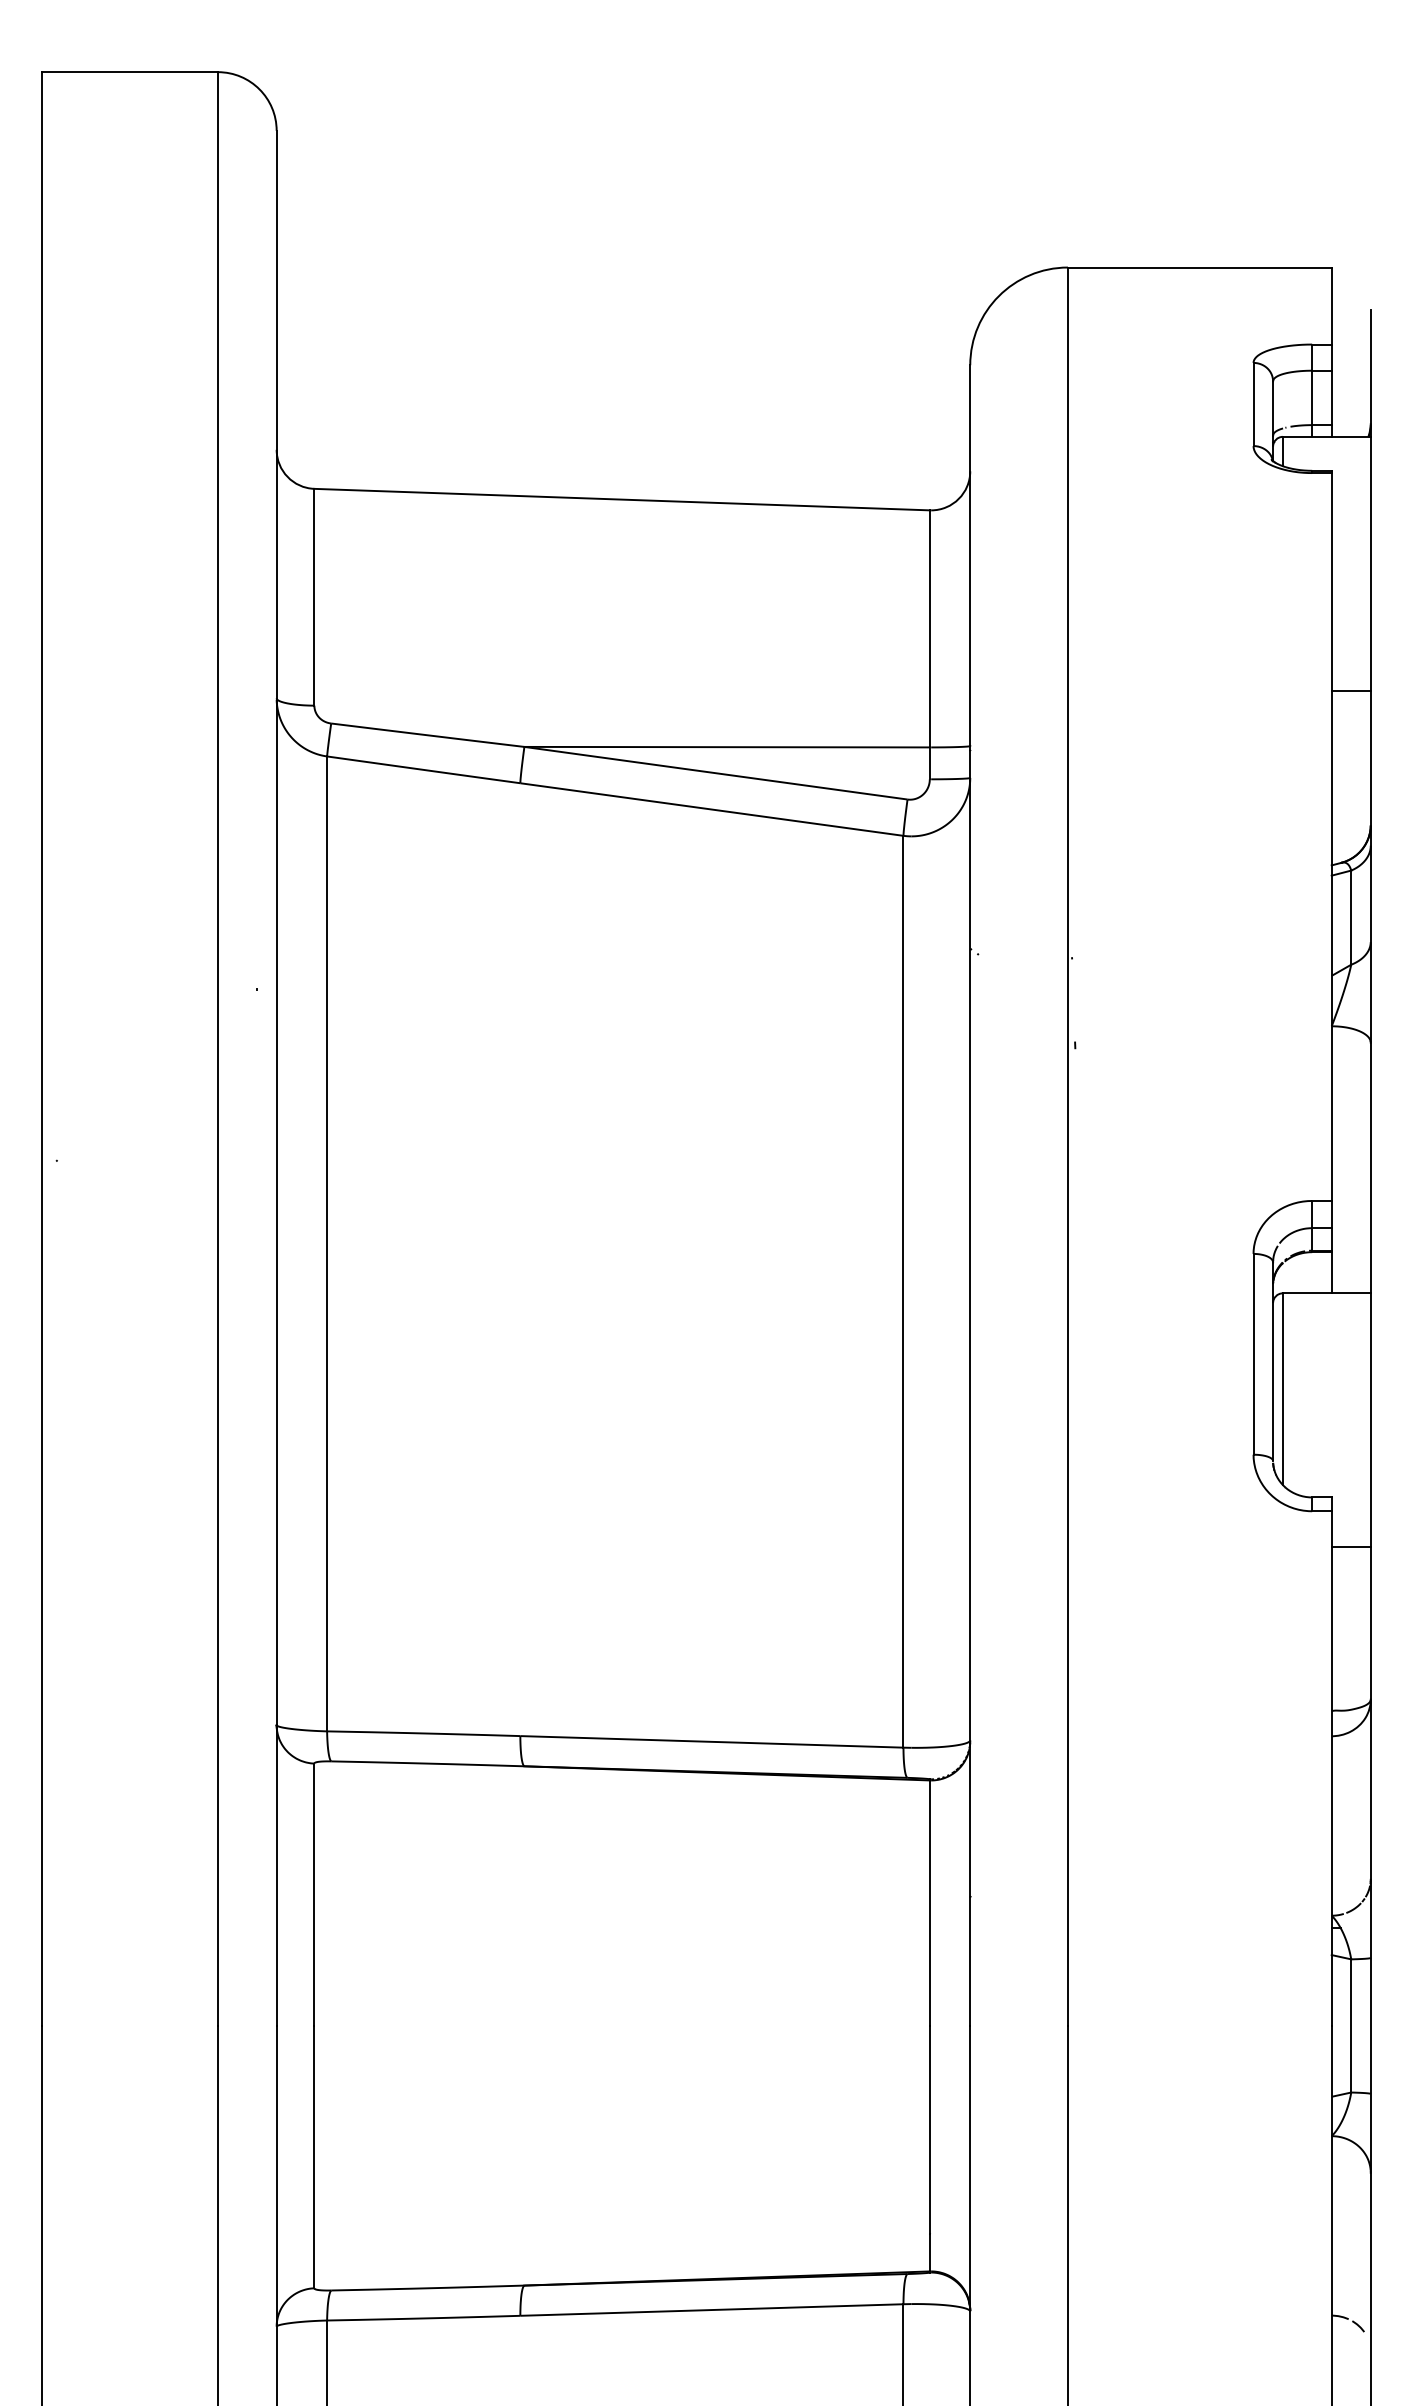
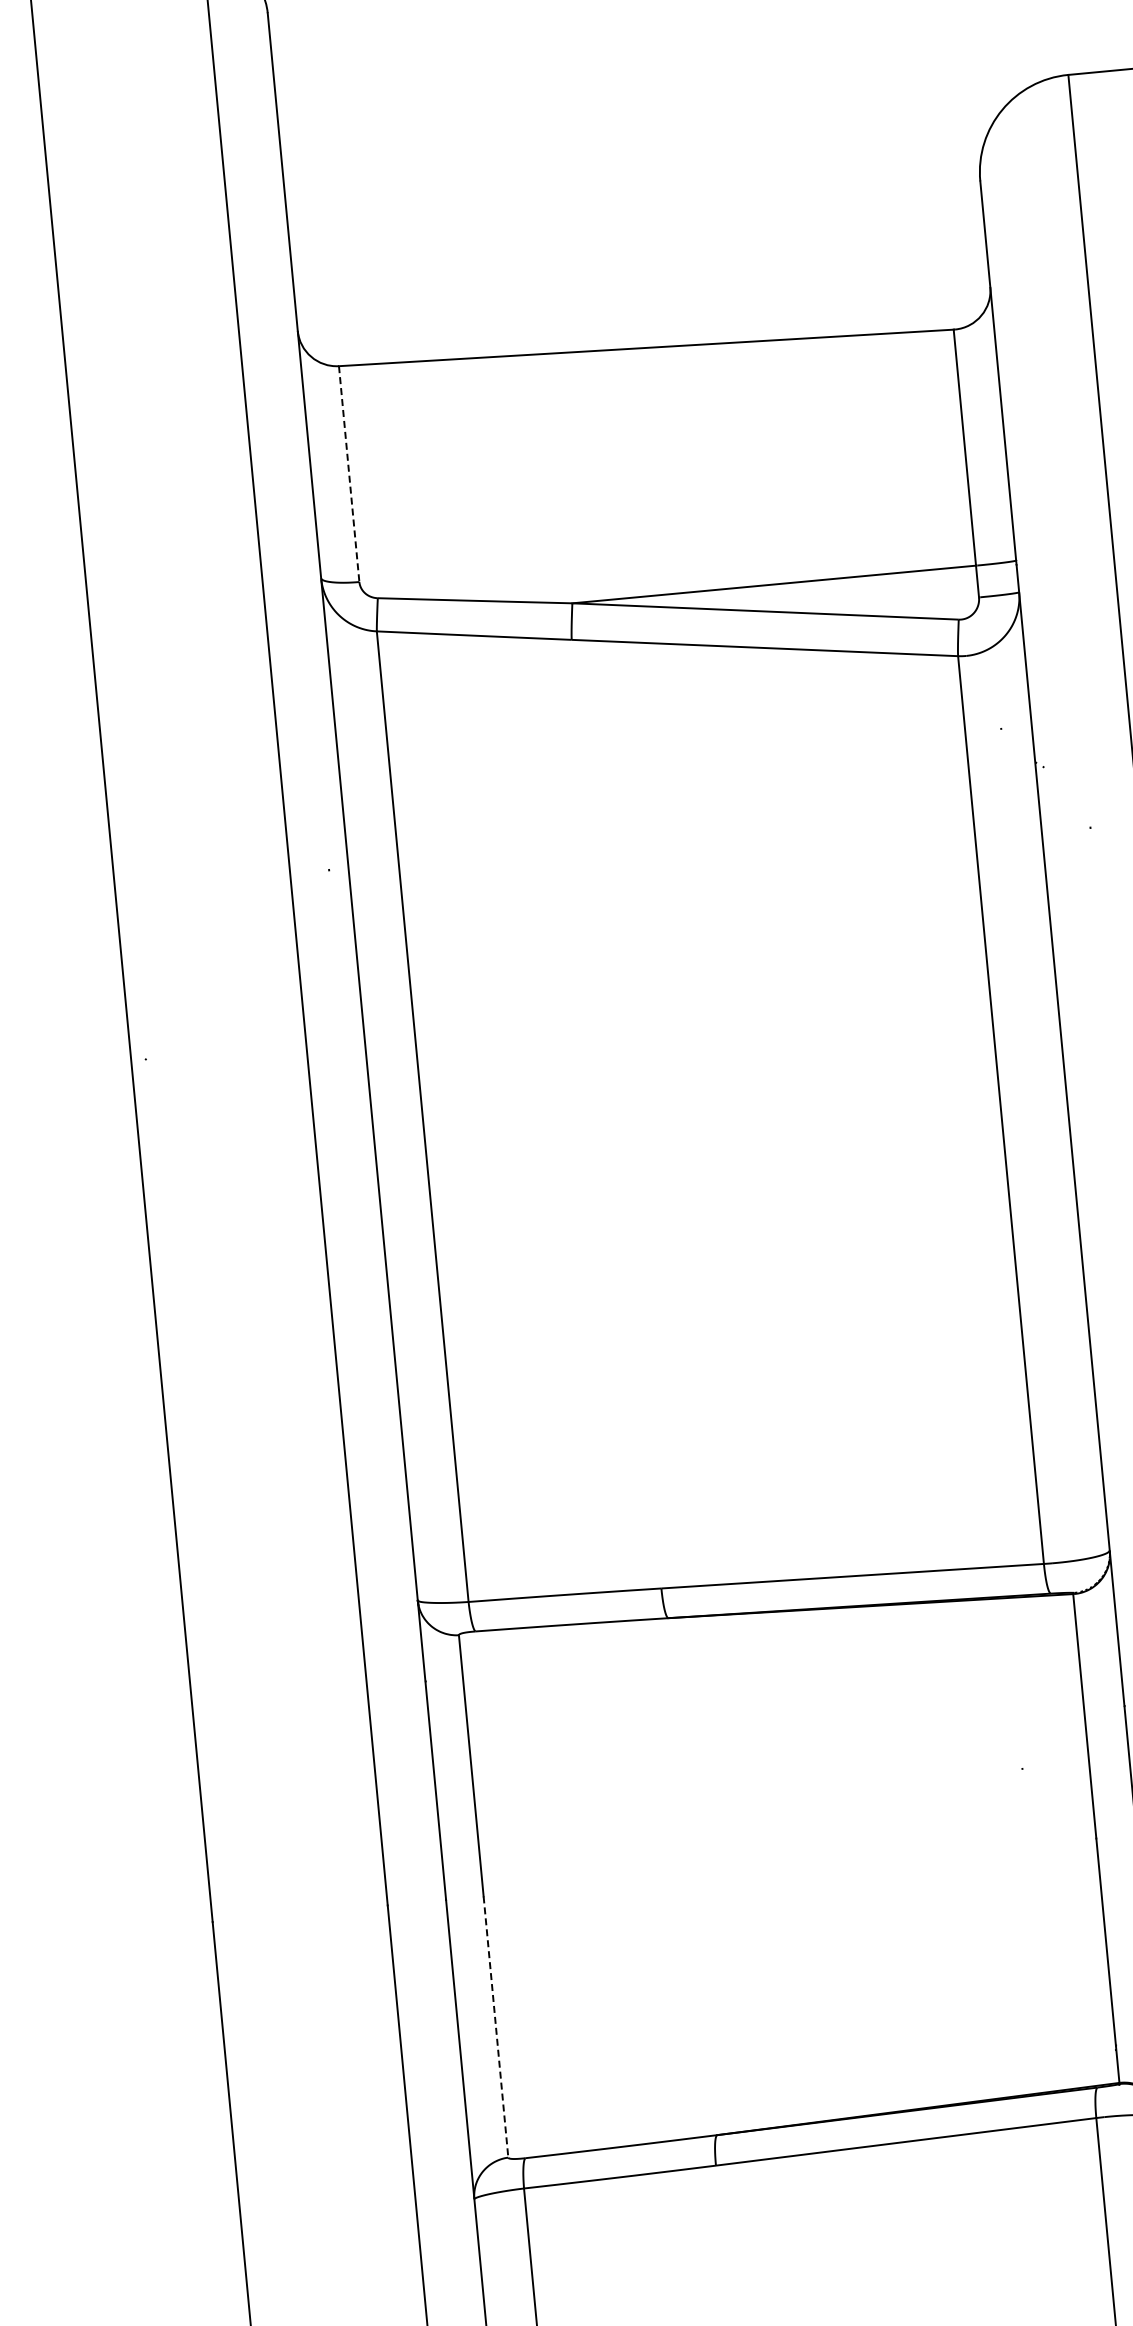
line: (314, 597) -> (349, 474), solid -> dashed
line: (314, 2157) -> (496, 2027), solid -> dashed

